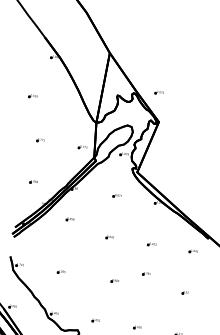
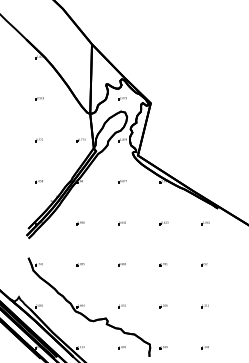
part: (159, 92) -> (122, 98), moved
part: (33, 96) -> (39, 98), moved
part: (70, 219) -> (80, 223), moved
part: (146, 273) -> (163, 264), moved
part: (114, 280) -> (121, 264), moved

